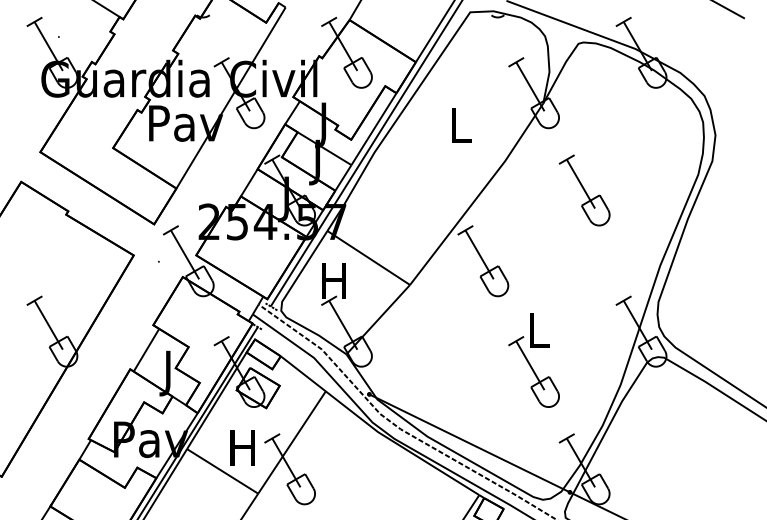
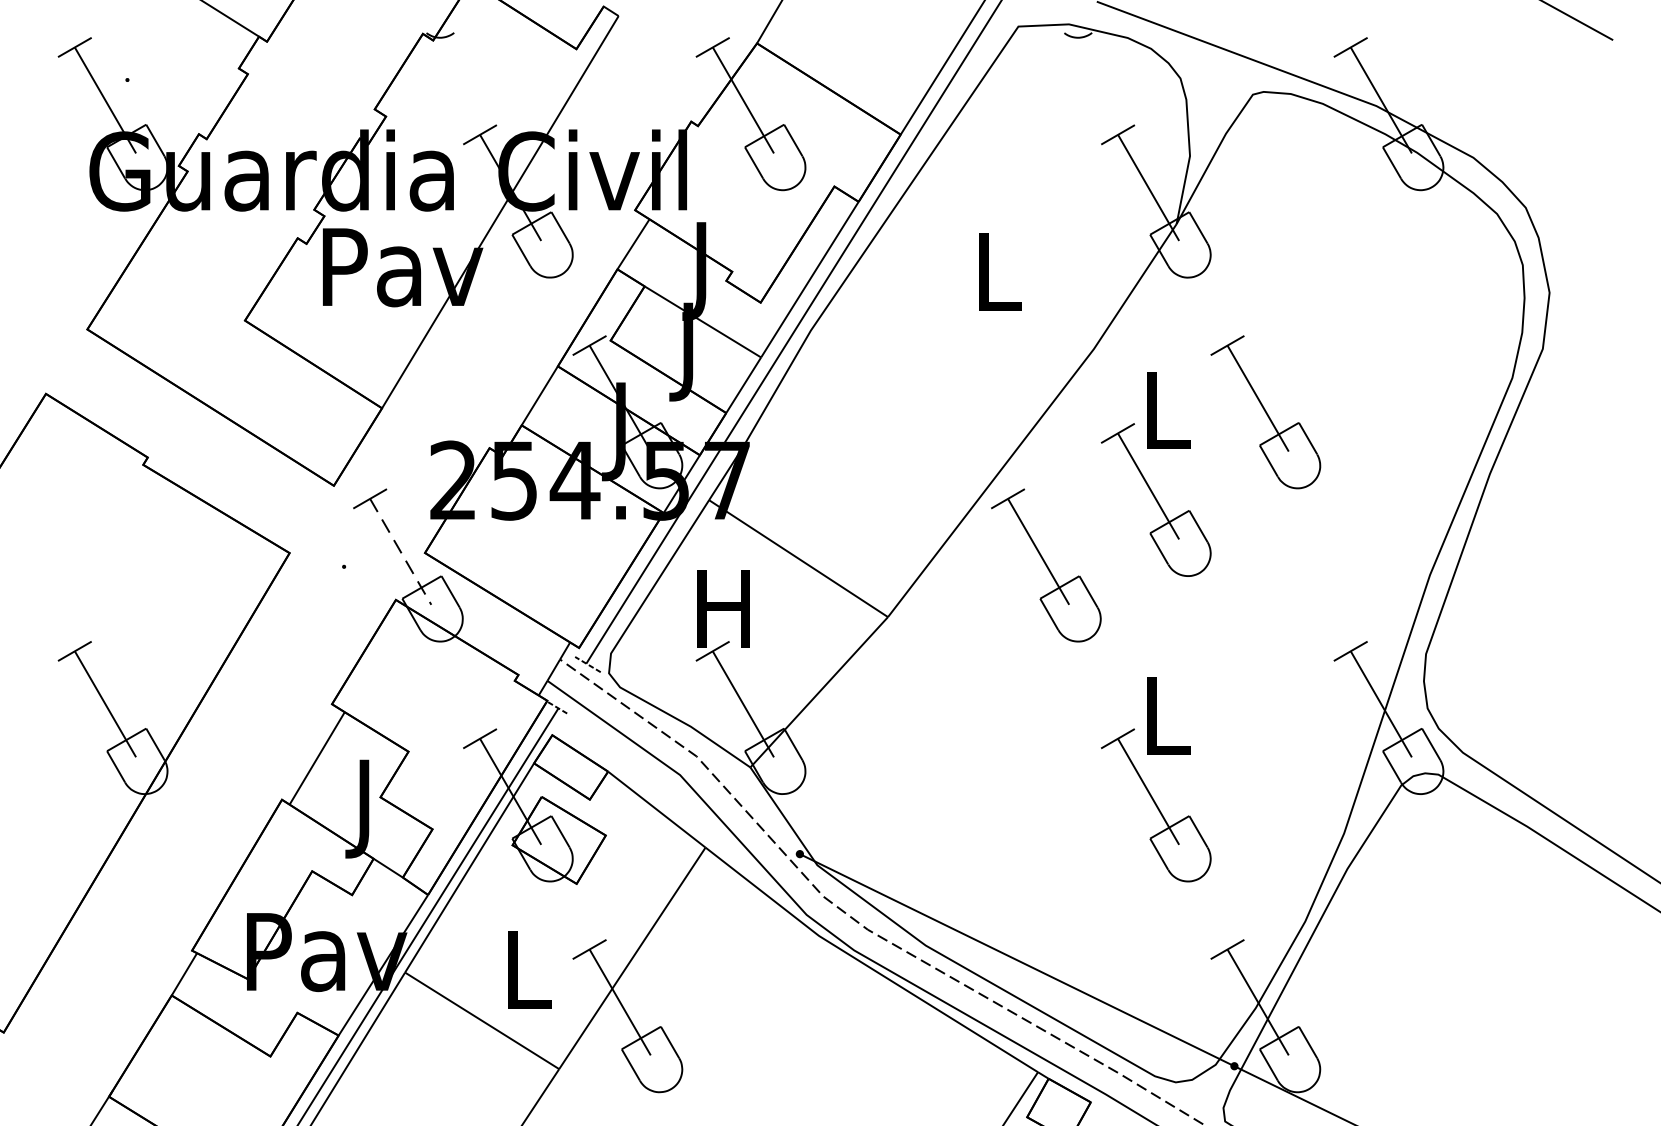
part: (533, 219) -> (1155, 475), added
line: (185, 255) -> (401, 553), solid -> dashed
text: (242, 447) -> (525, 969), H -> L

